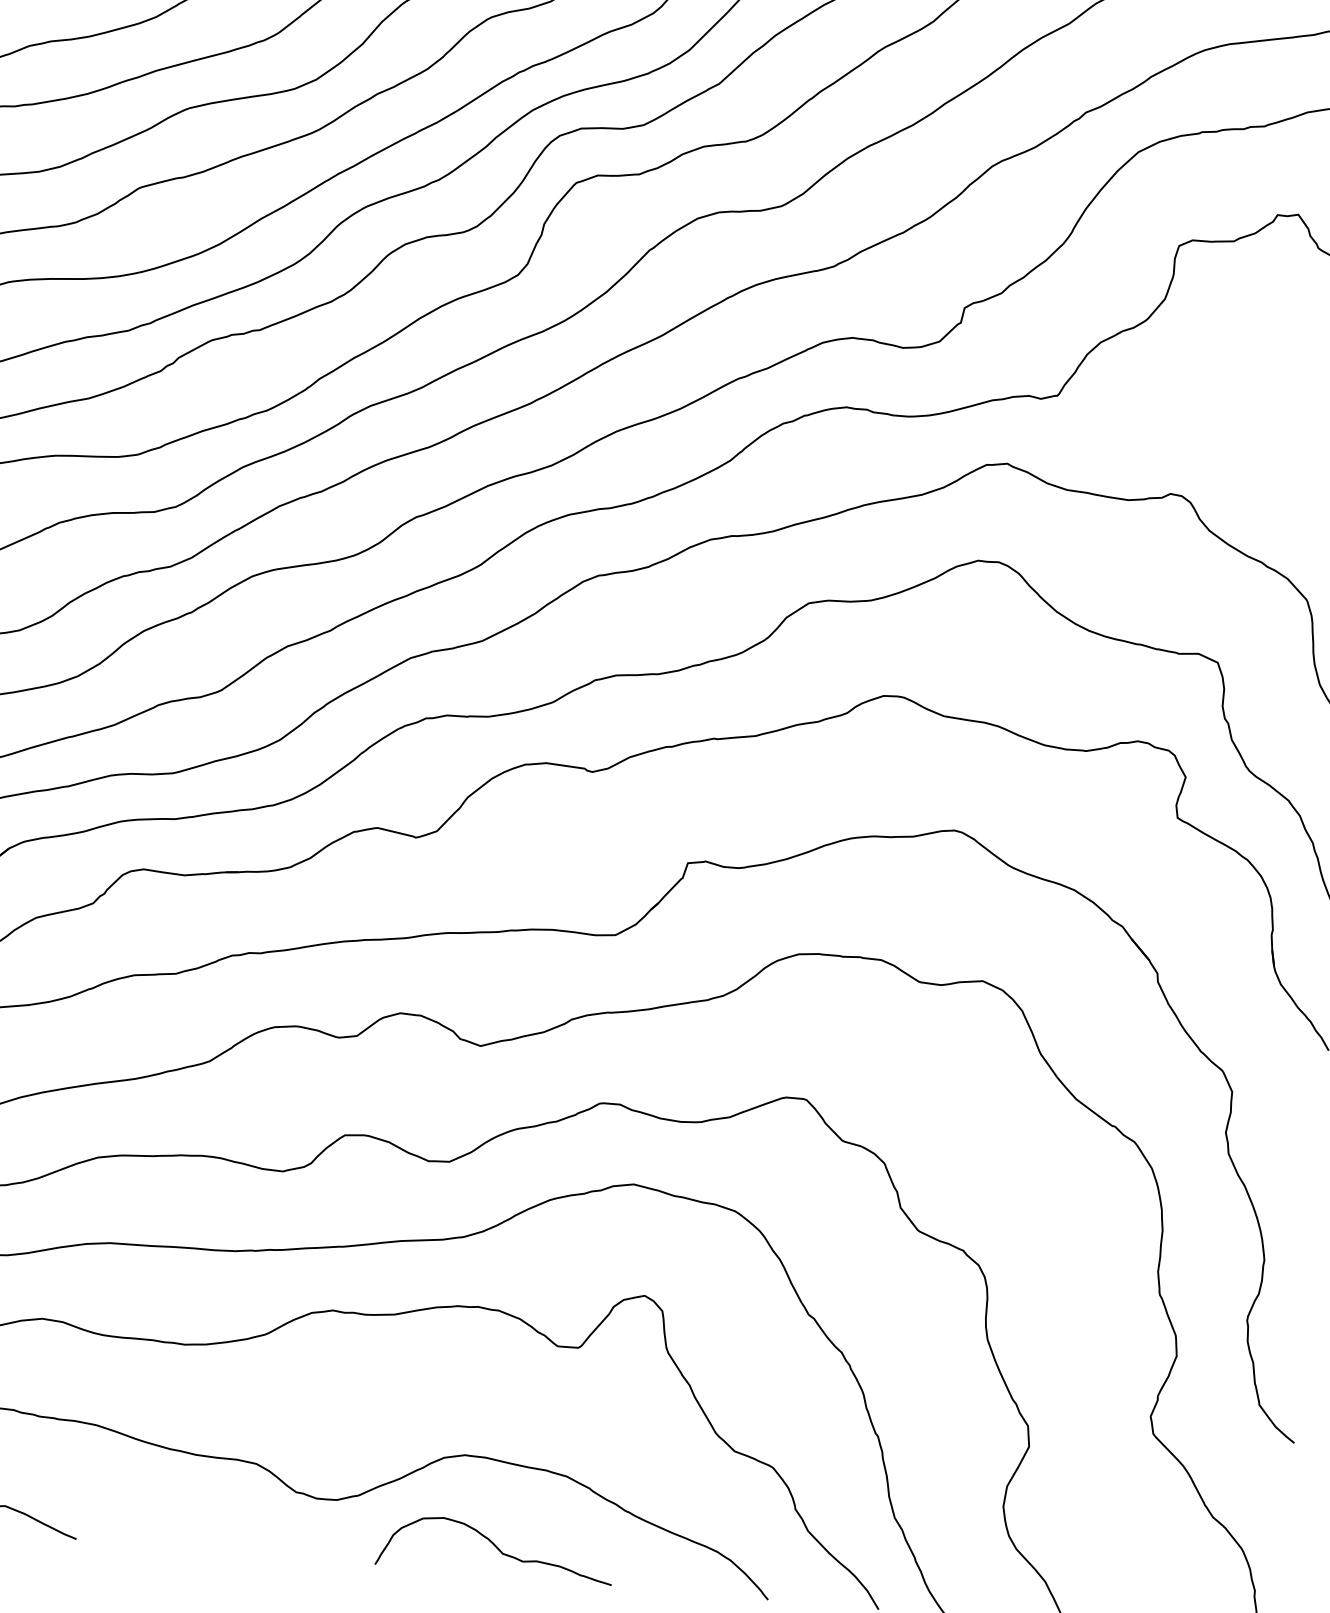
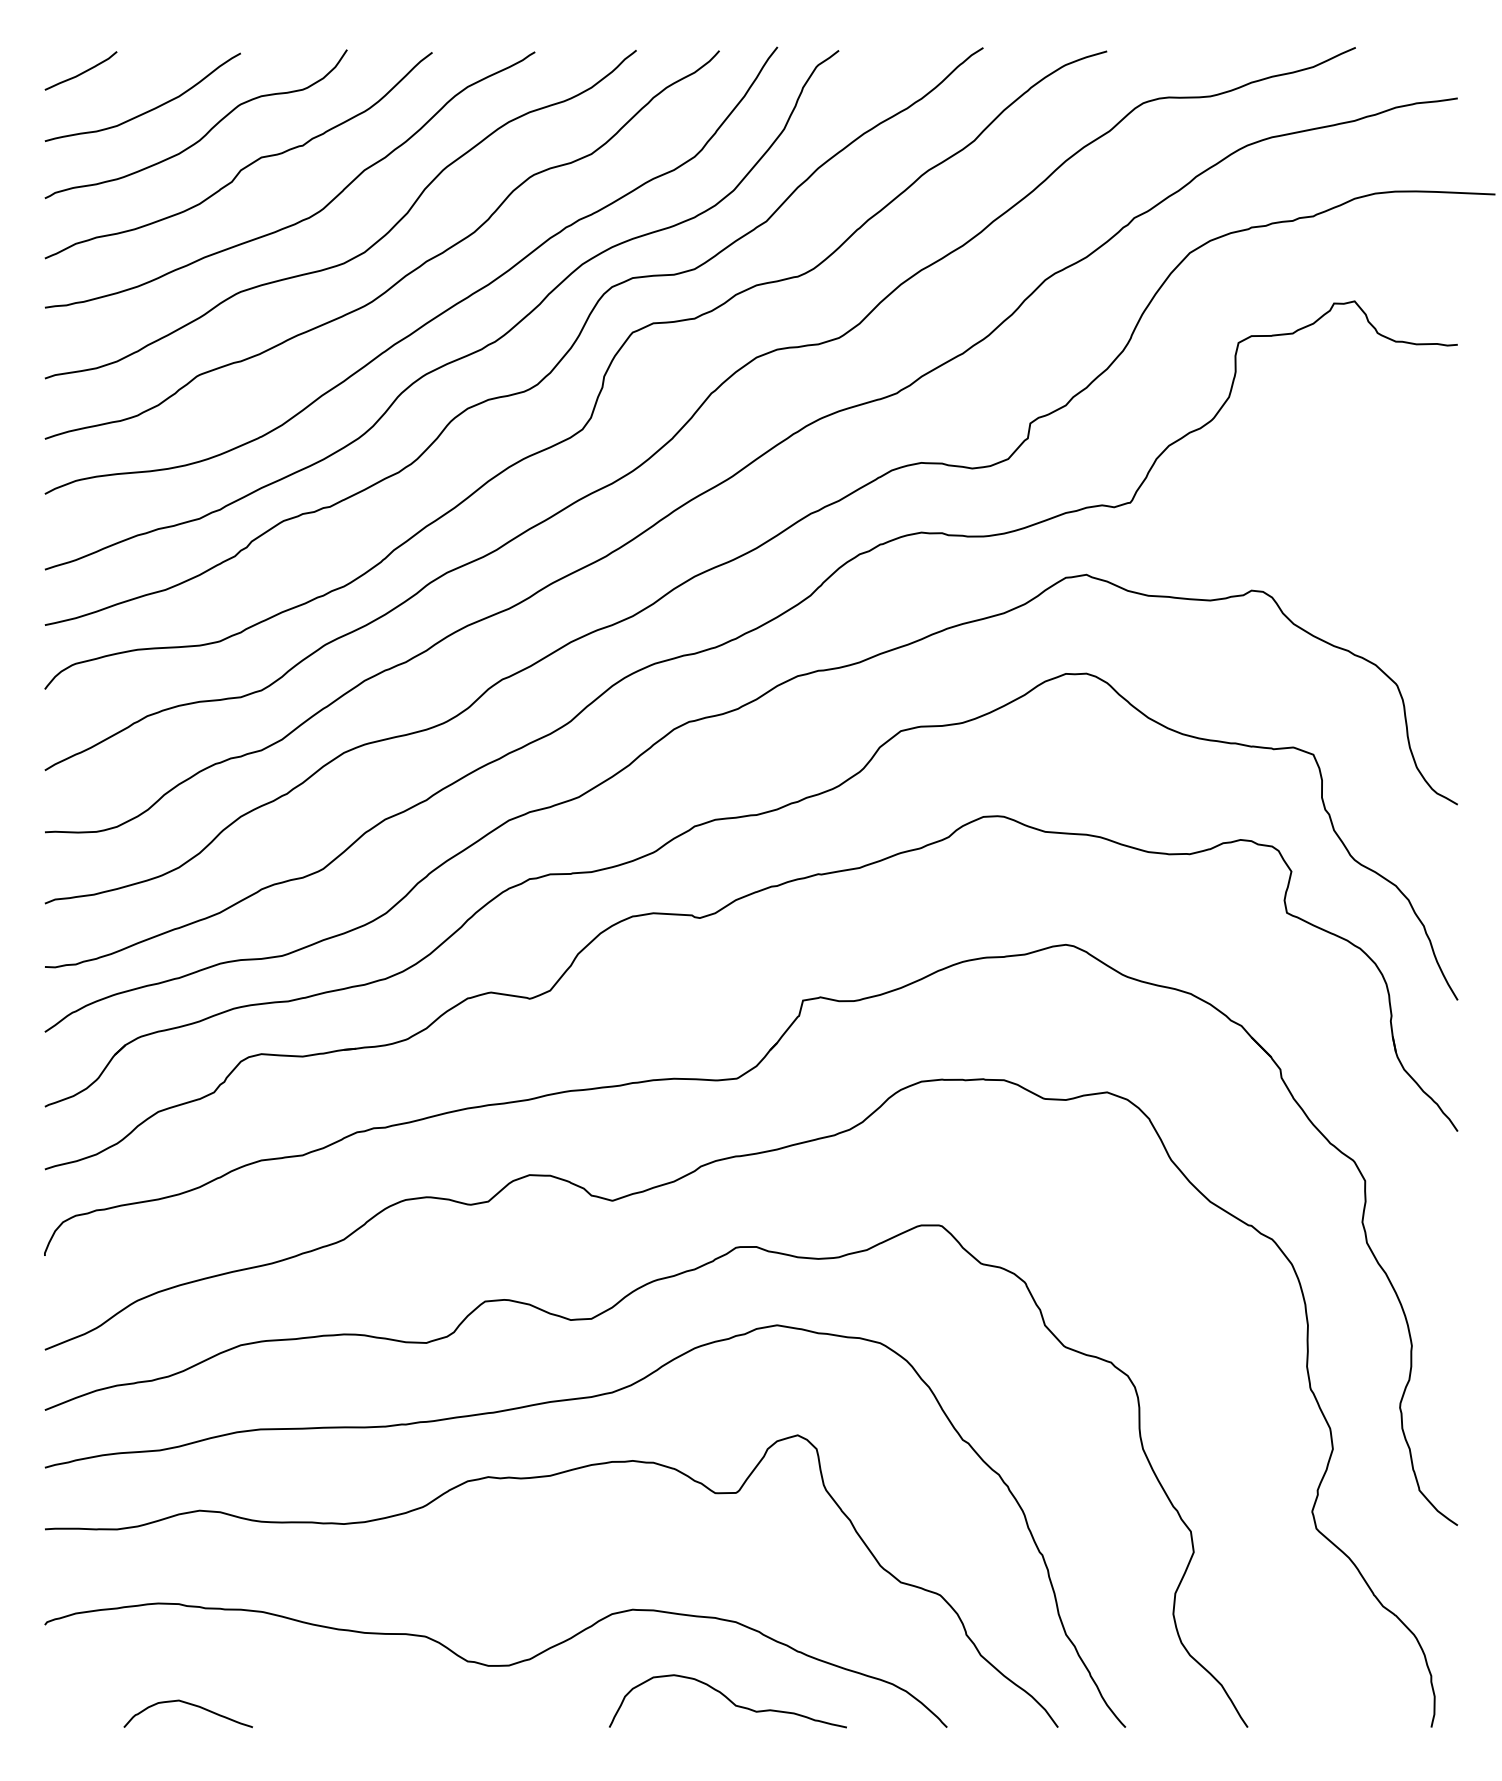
curve: (495, 1547) -> (728, 1700), moved

